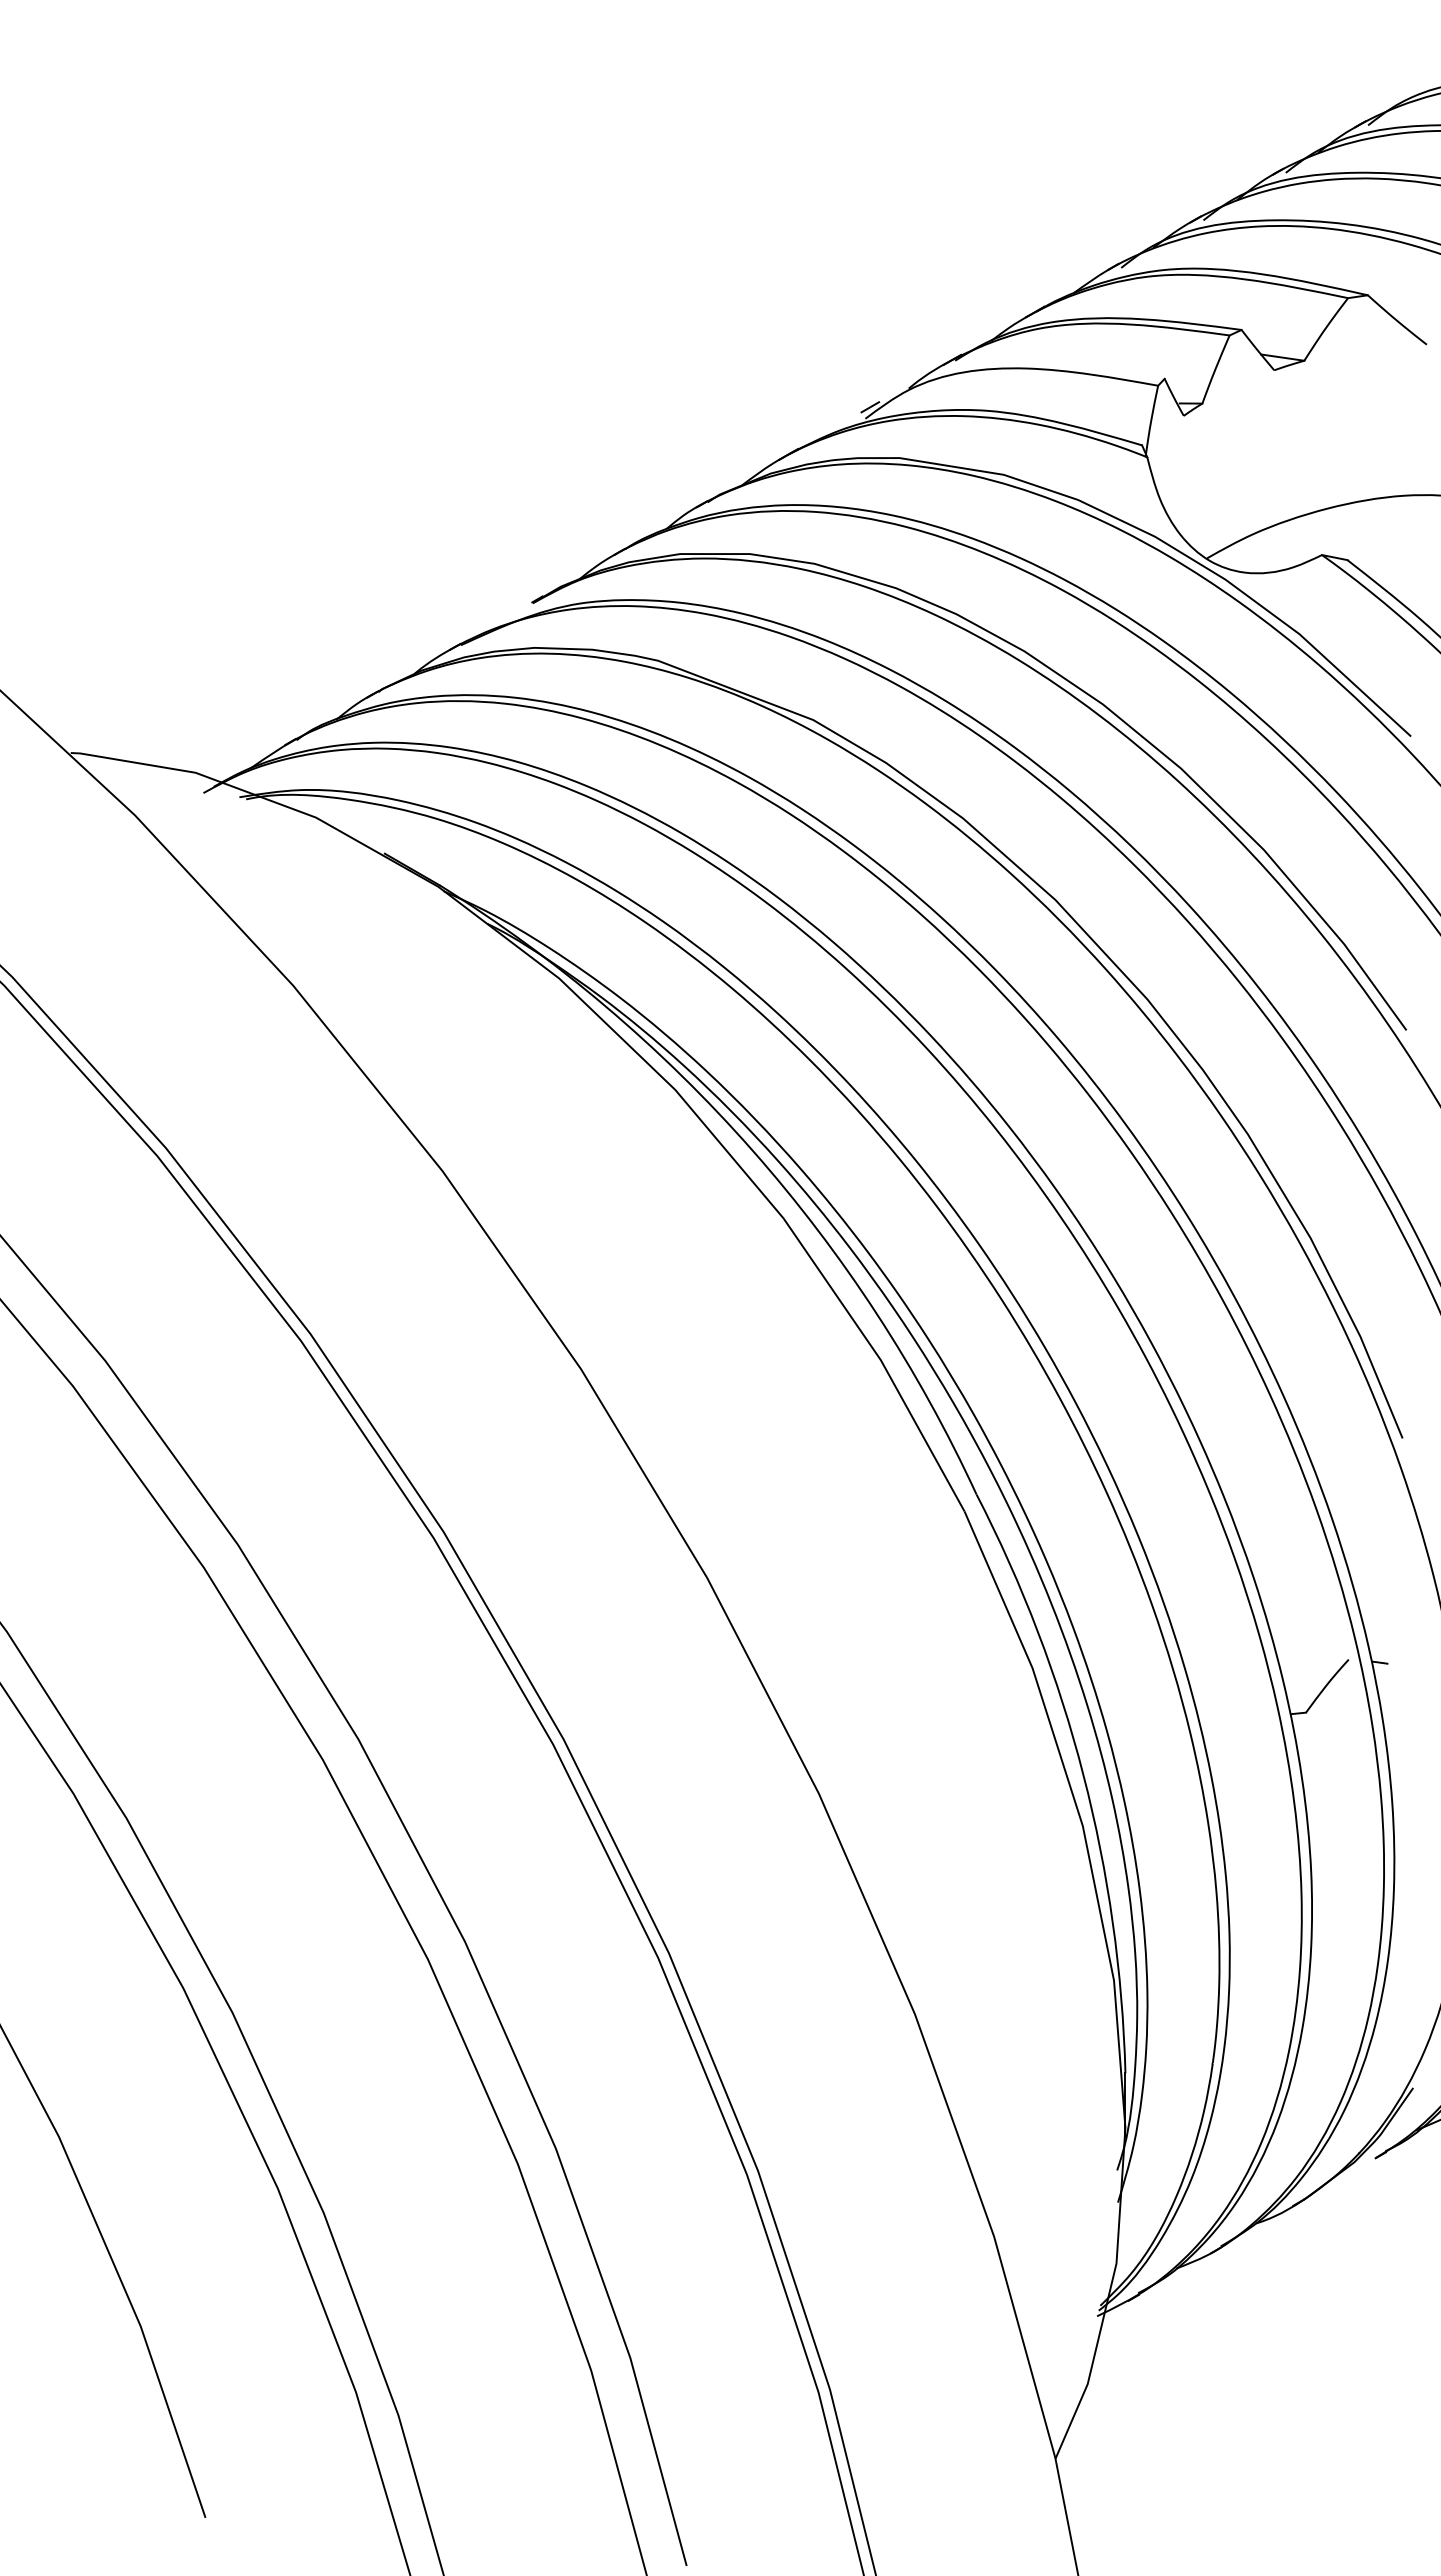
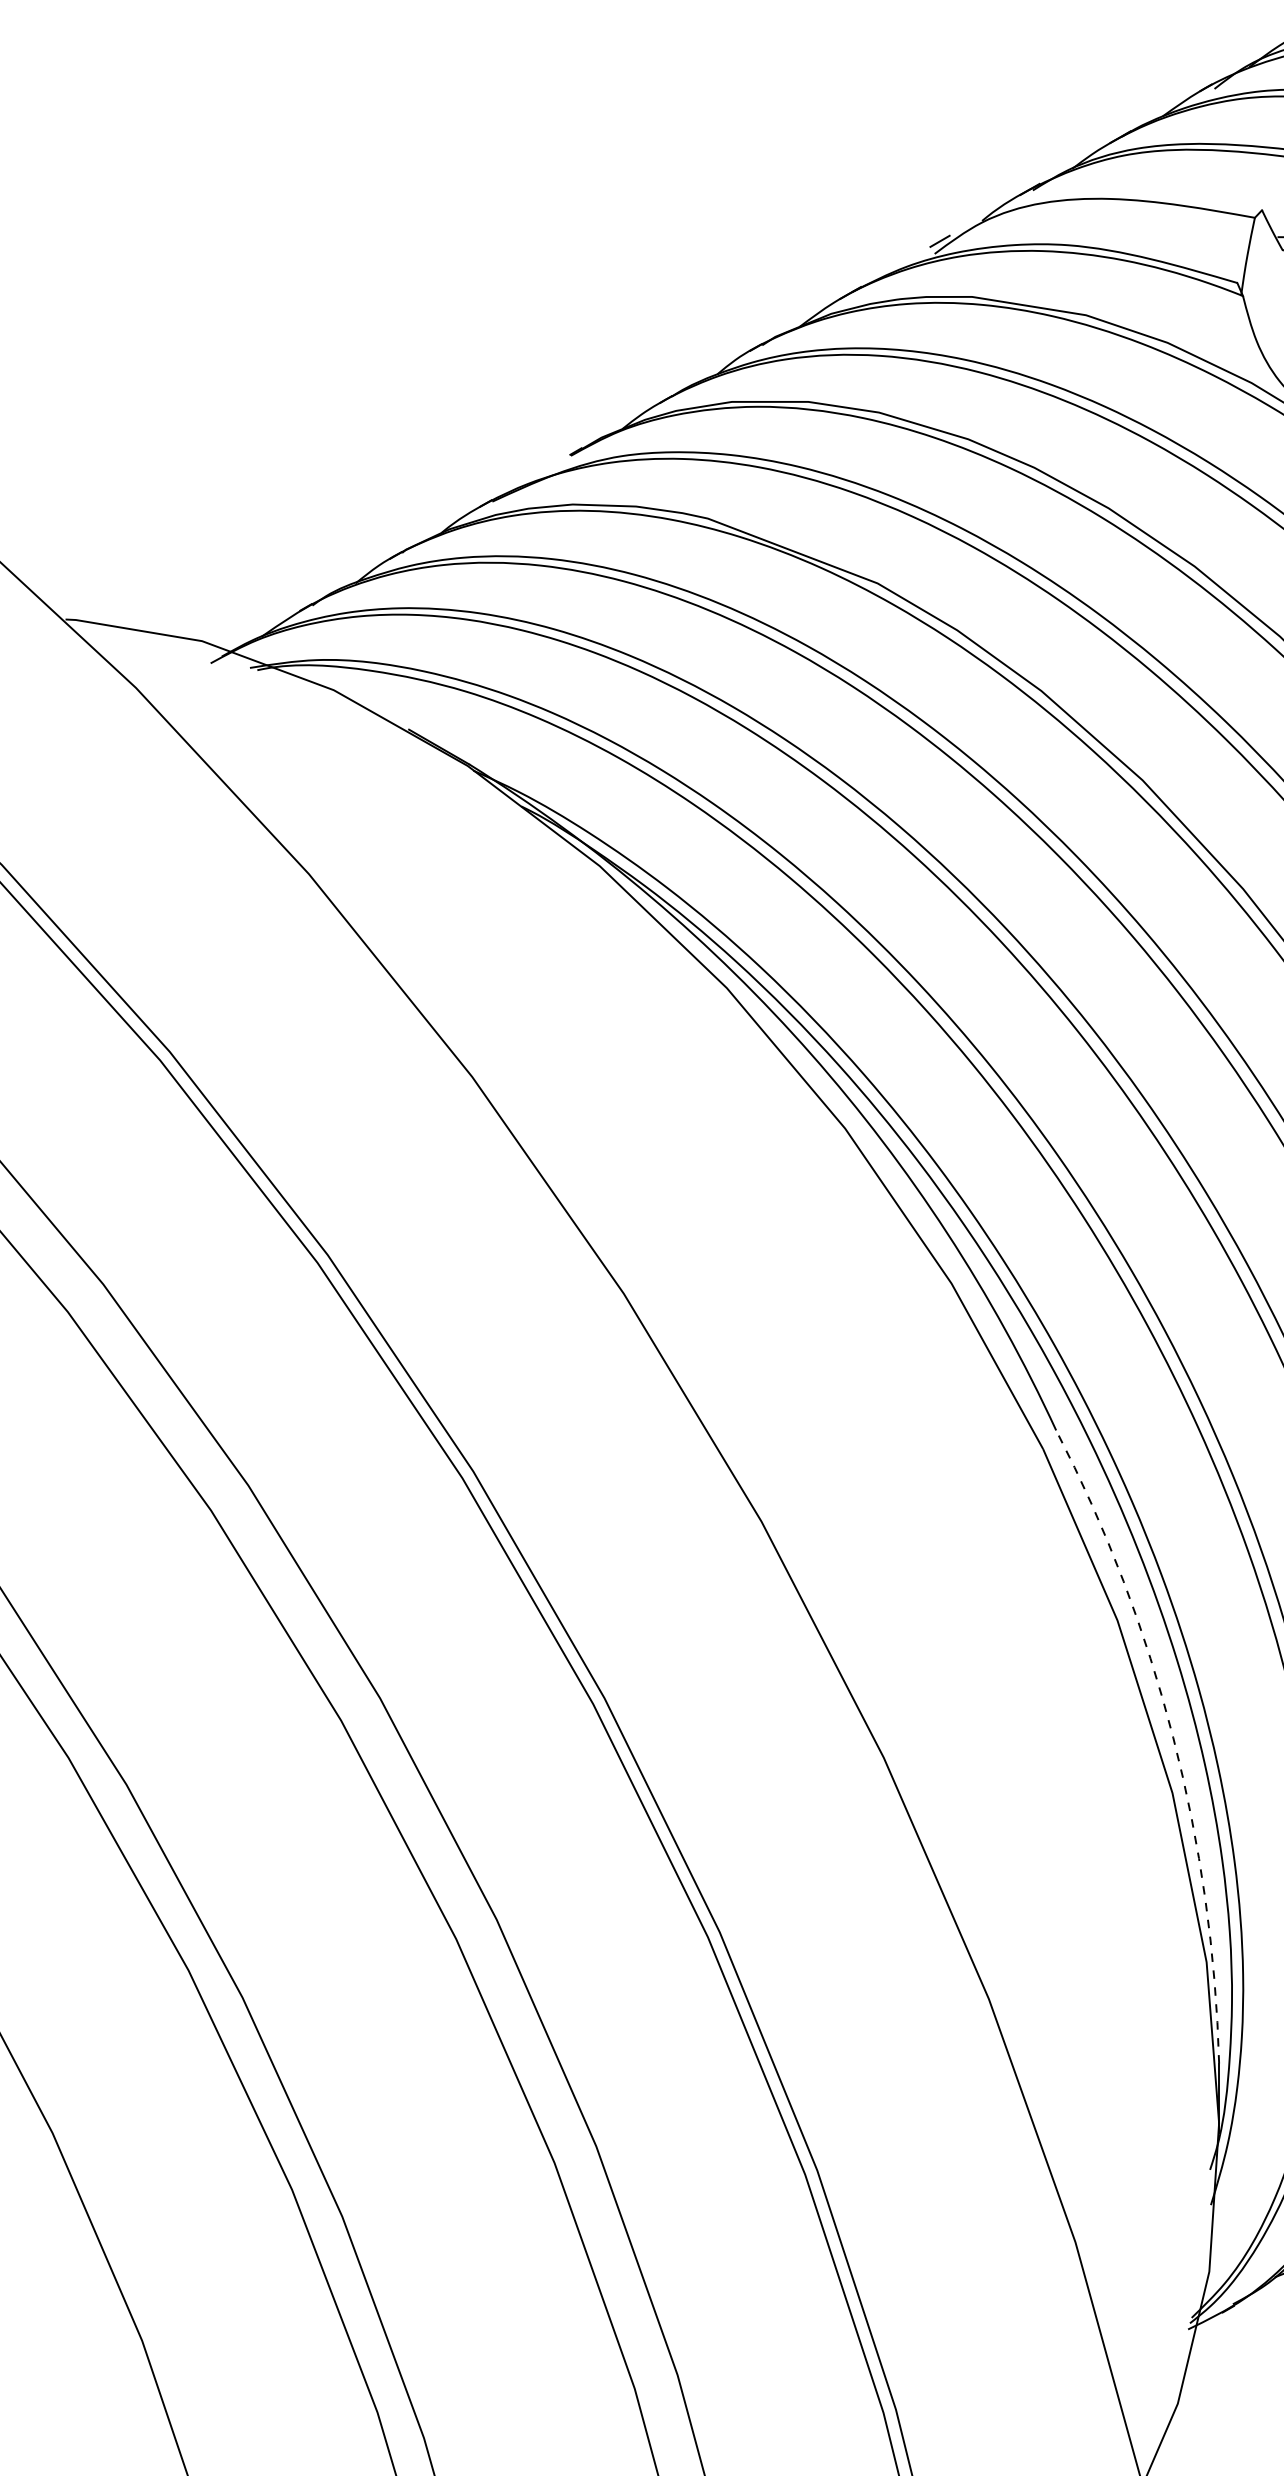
arc: (1083, 1775) -> (1173, 1737), solid -> dashed

